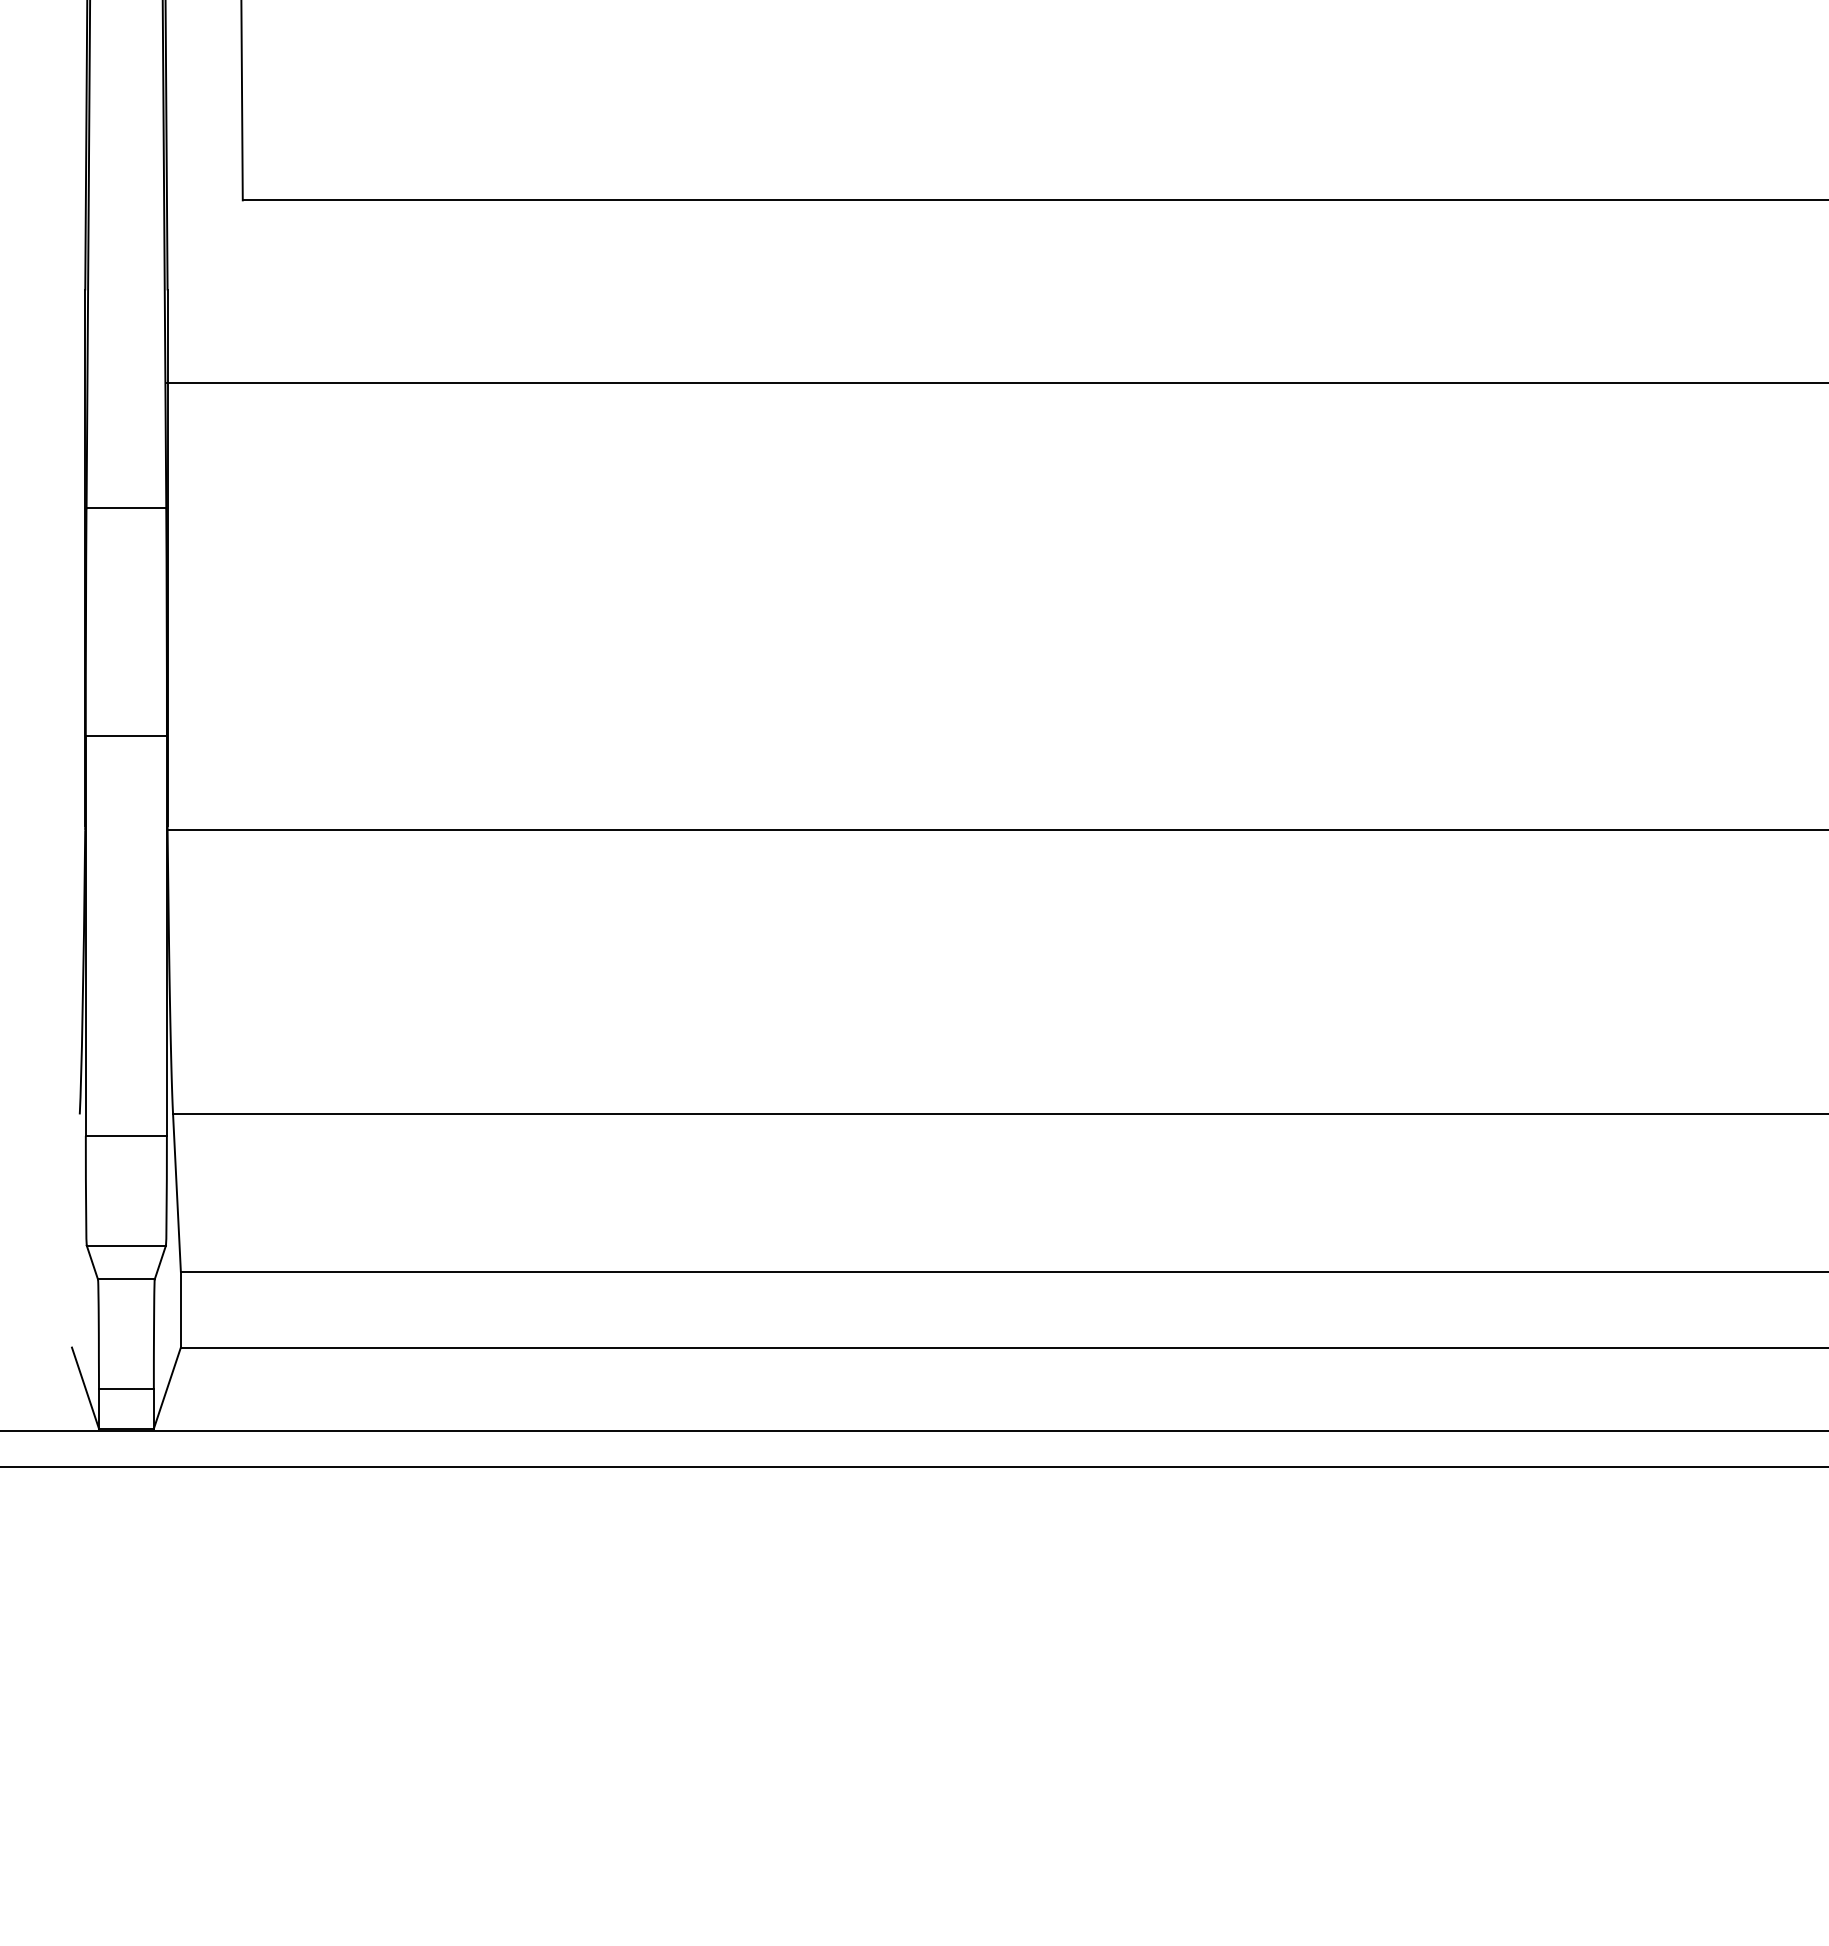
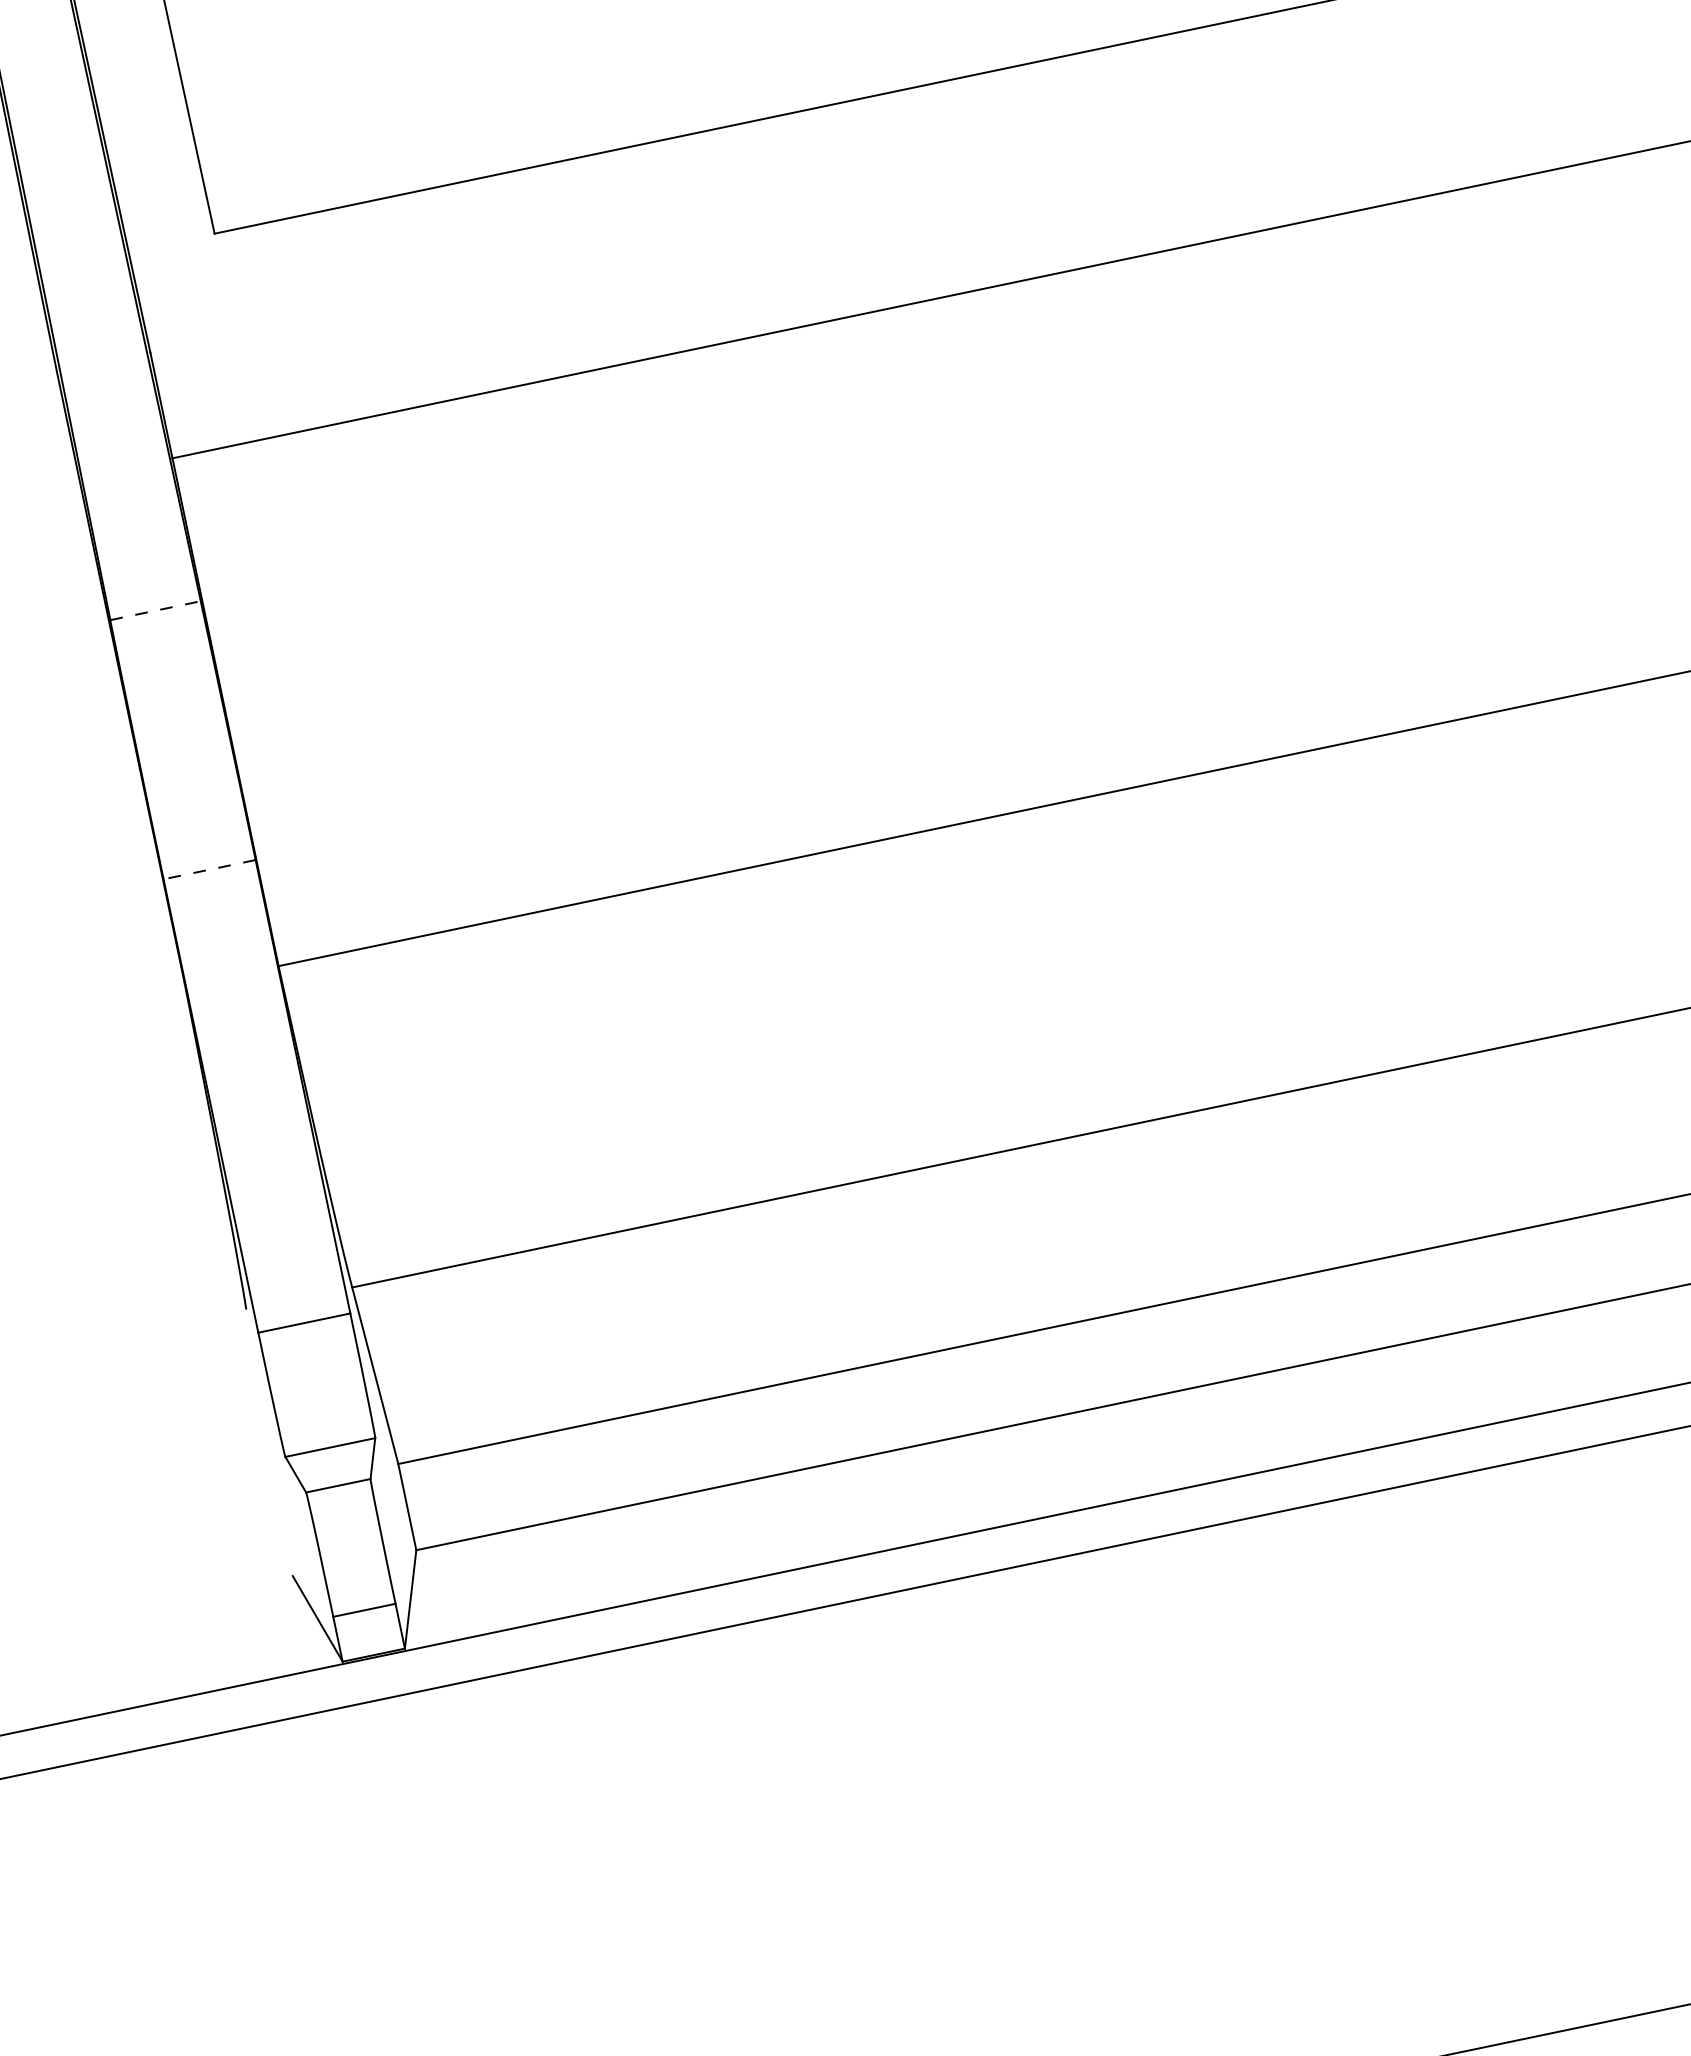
line: (126, 508) -> (155, 610), solid -> dashed
line: (126, 736) -> (209, 869), solid -> dashed

